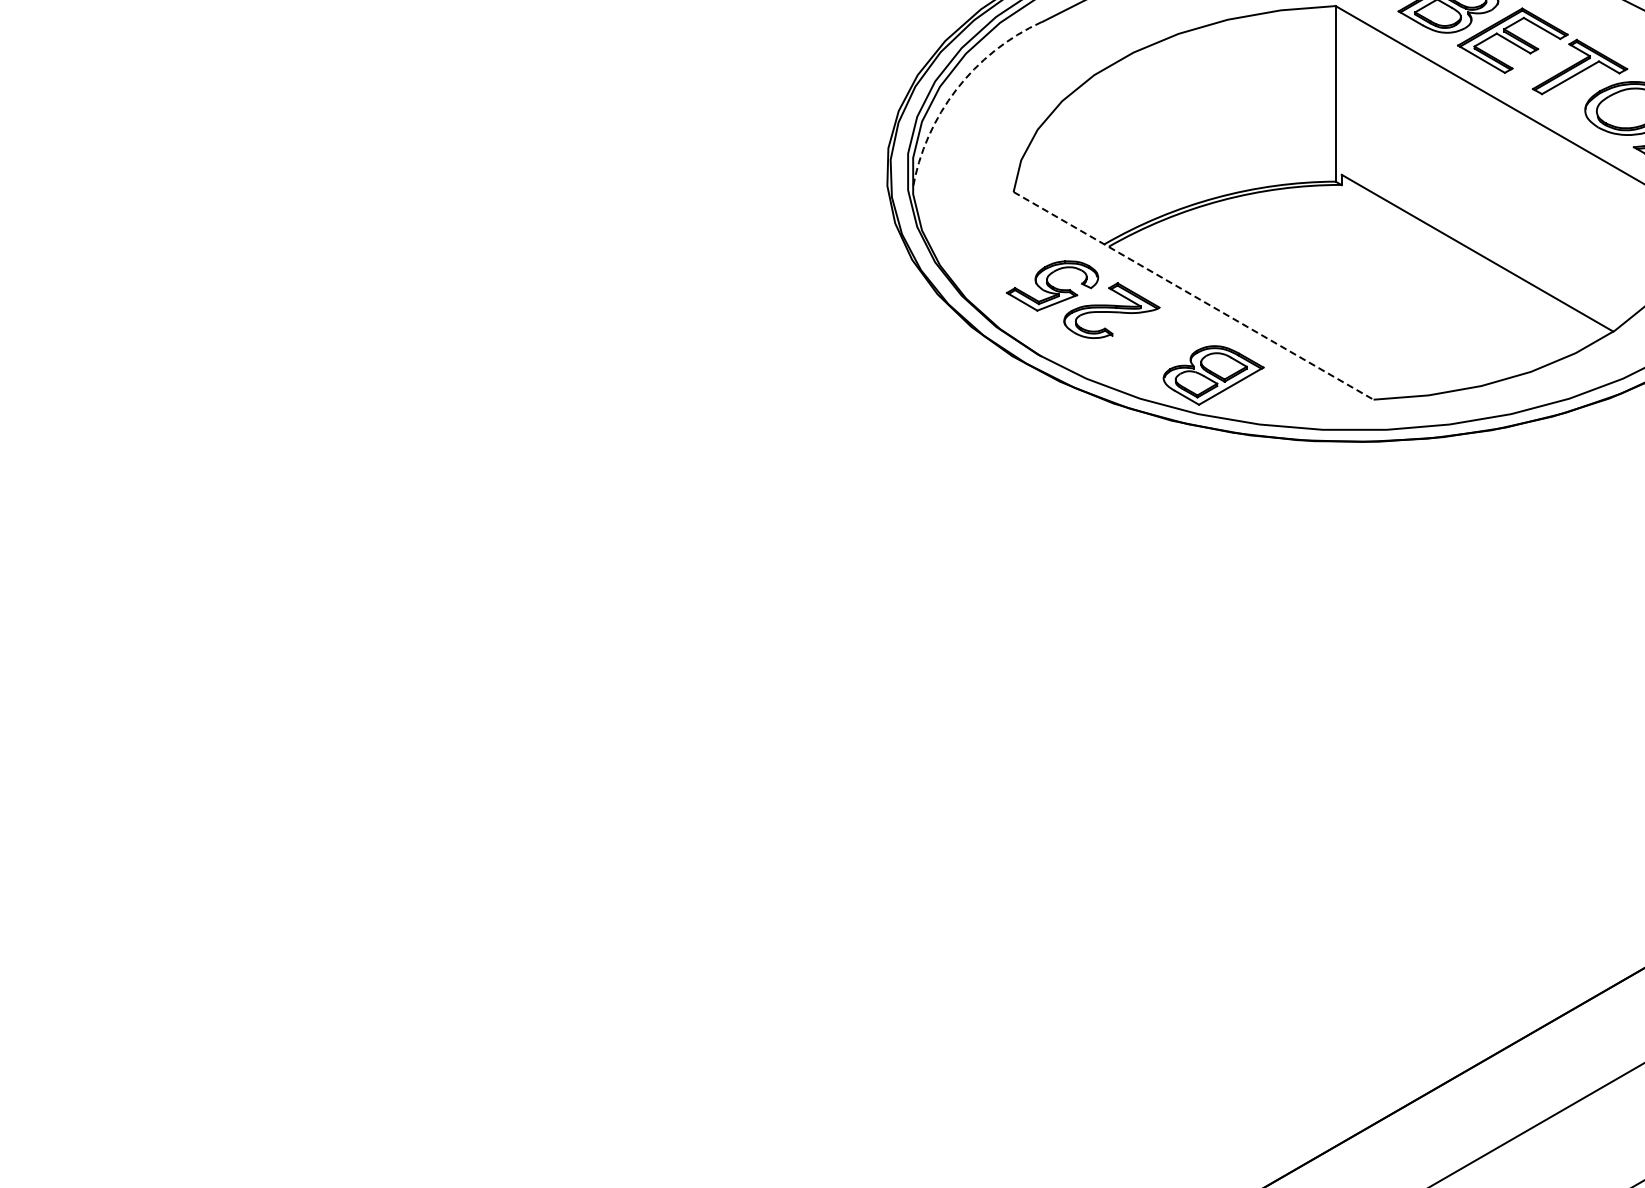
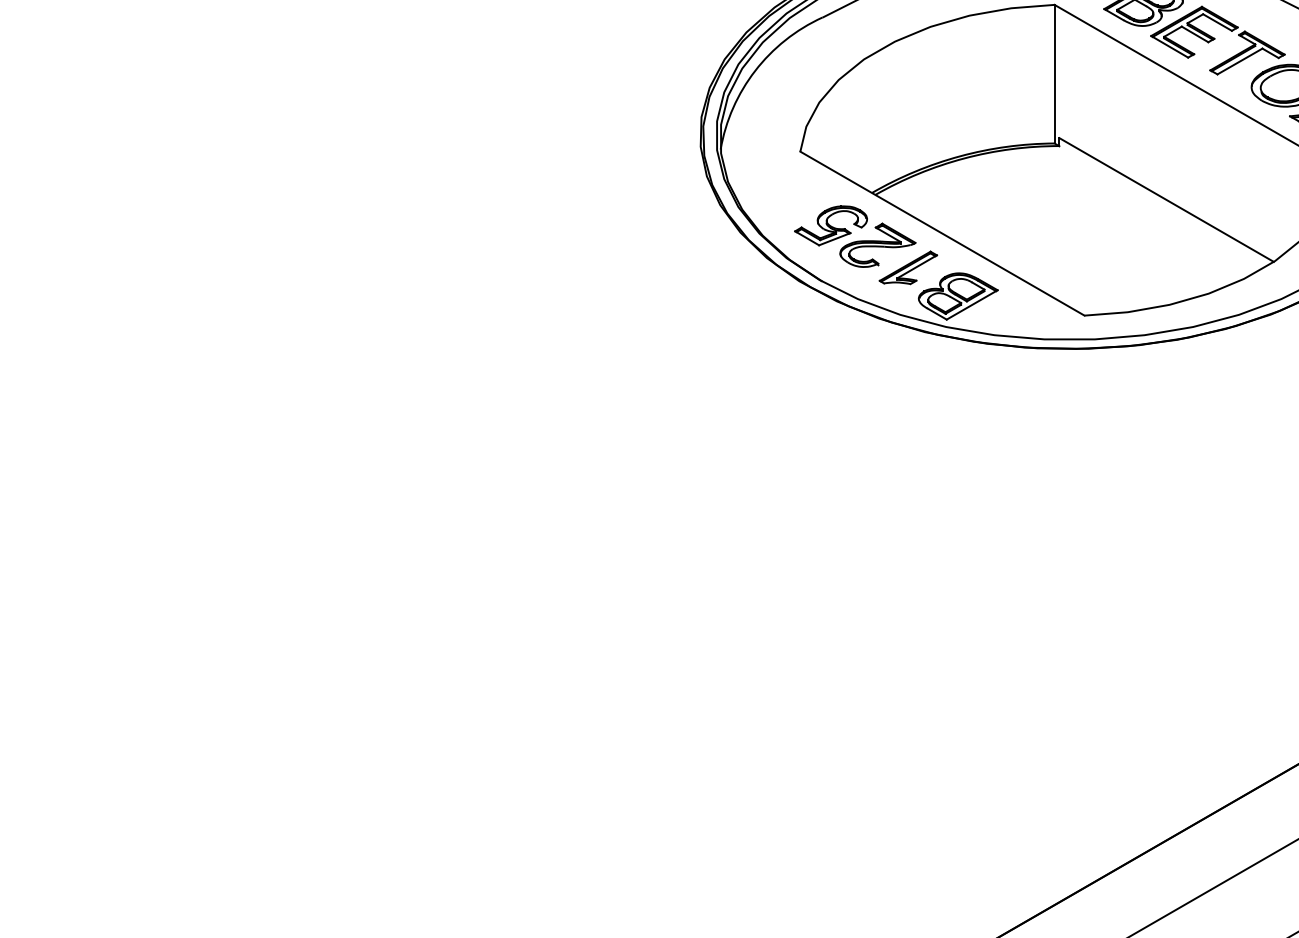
arc: (956, 89) -> (755, 70), dashed -> solid
line: (1193, 295) -> (942, 233), dashed -> solid
part: (1150, 338) -> (908, 267), added

